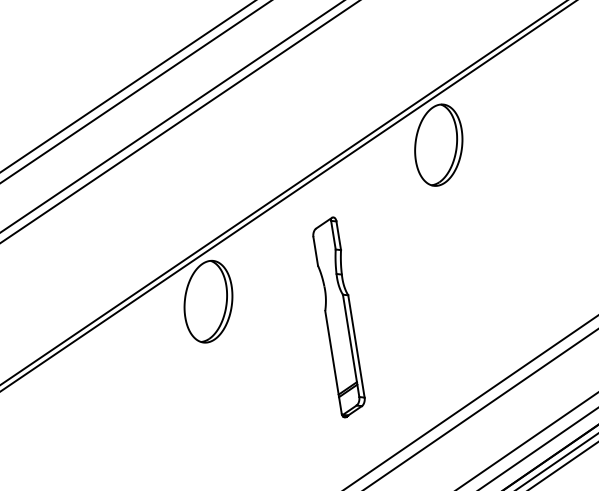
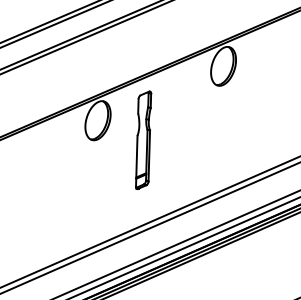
part: (338, 315) -> (143, 139), moved

